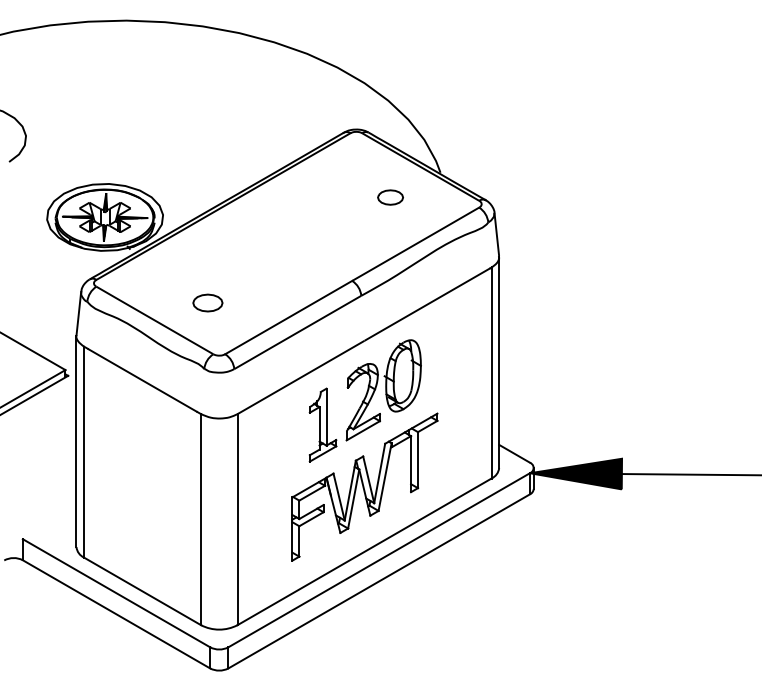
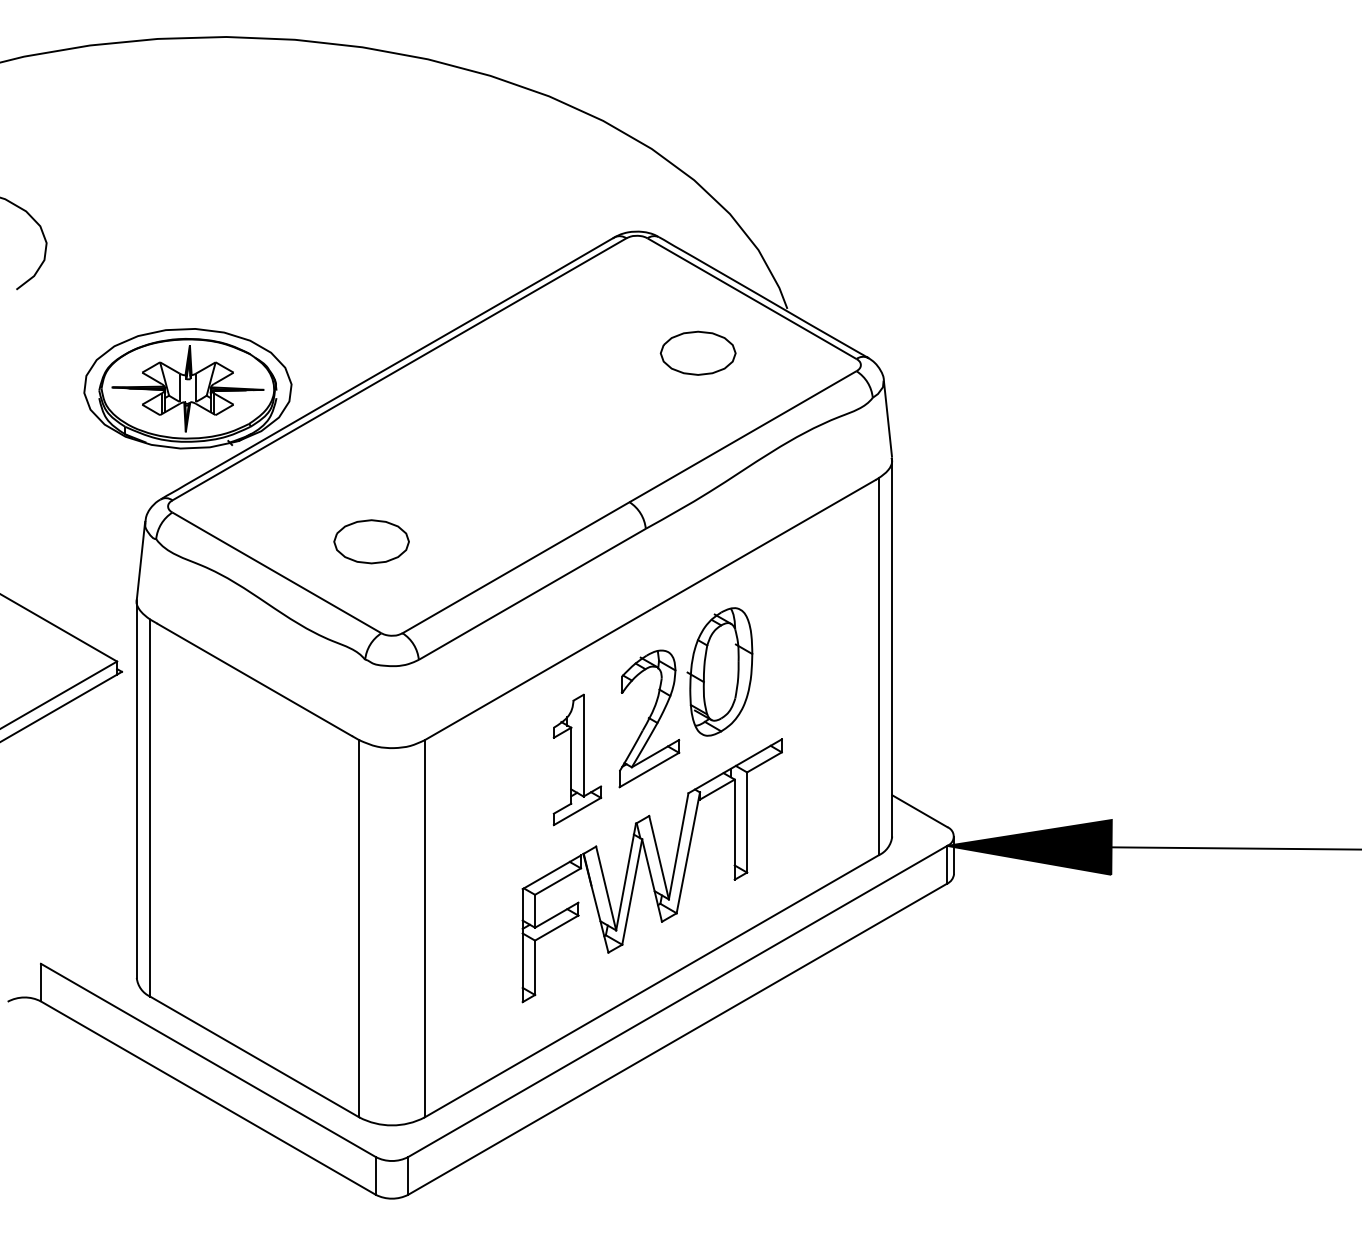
part: (390, 197) -> (697, 353), size x1.67
part: (207, 302) -> (370, 540), size x1.43

